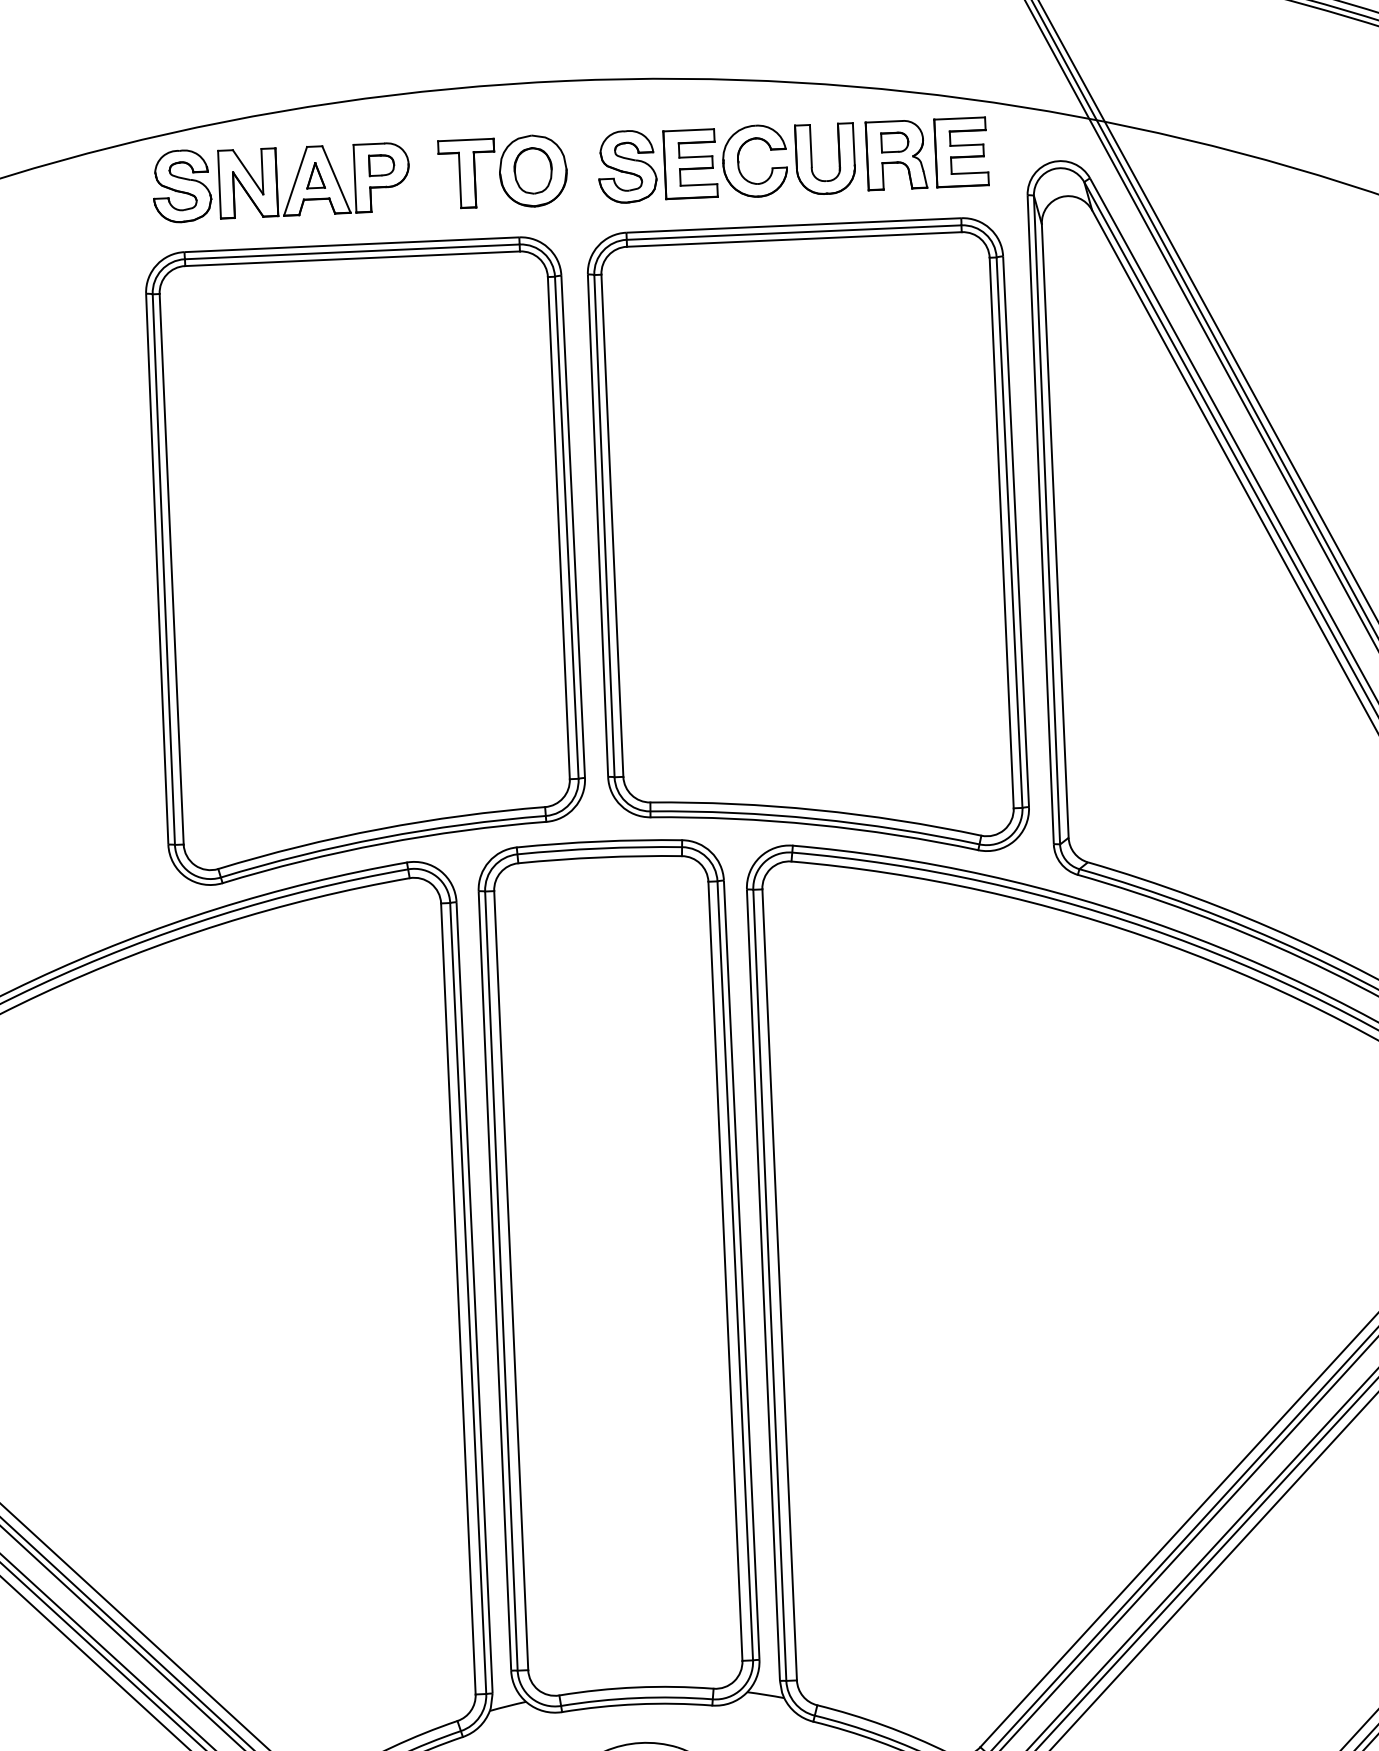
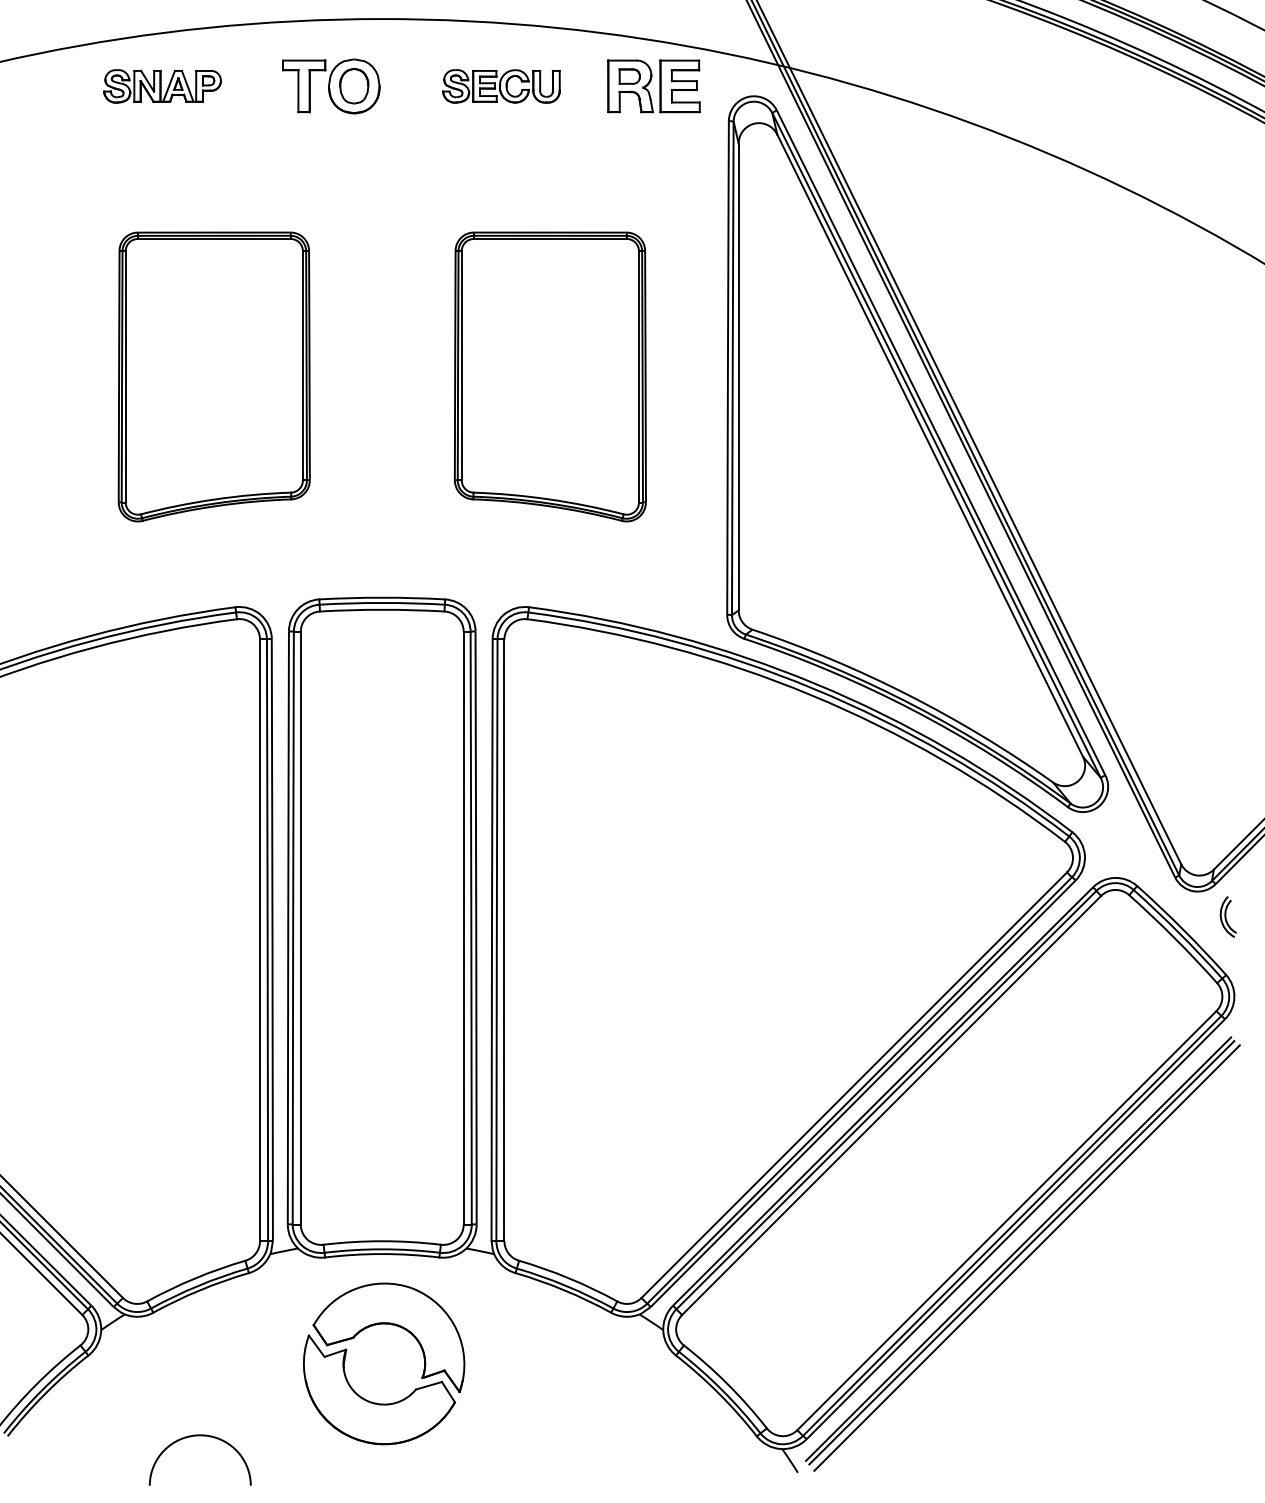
part: (726, 162) -> (501, 86), size x0.6
part: (281, 182) -> (162, 86), size x0.6
part: (807, 541) -> (550, 376), size x0.6
part: (366, 560) -> (214, 376), size x0.6

